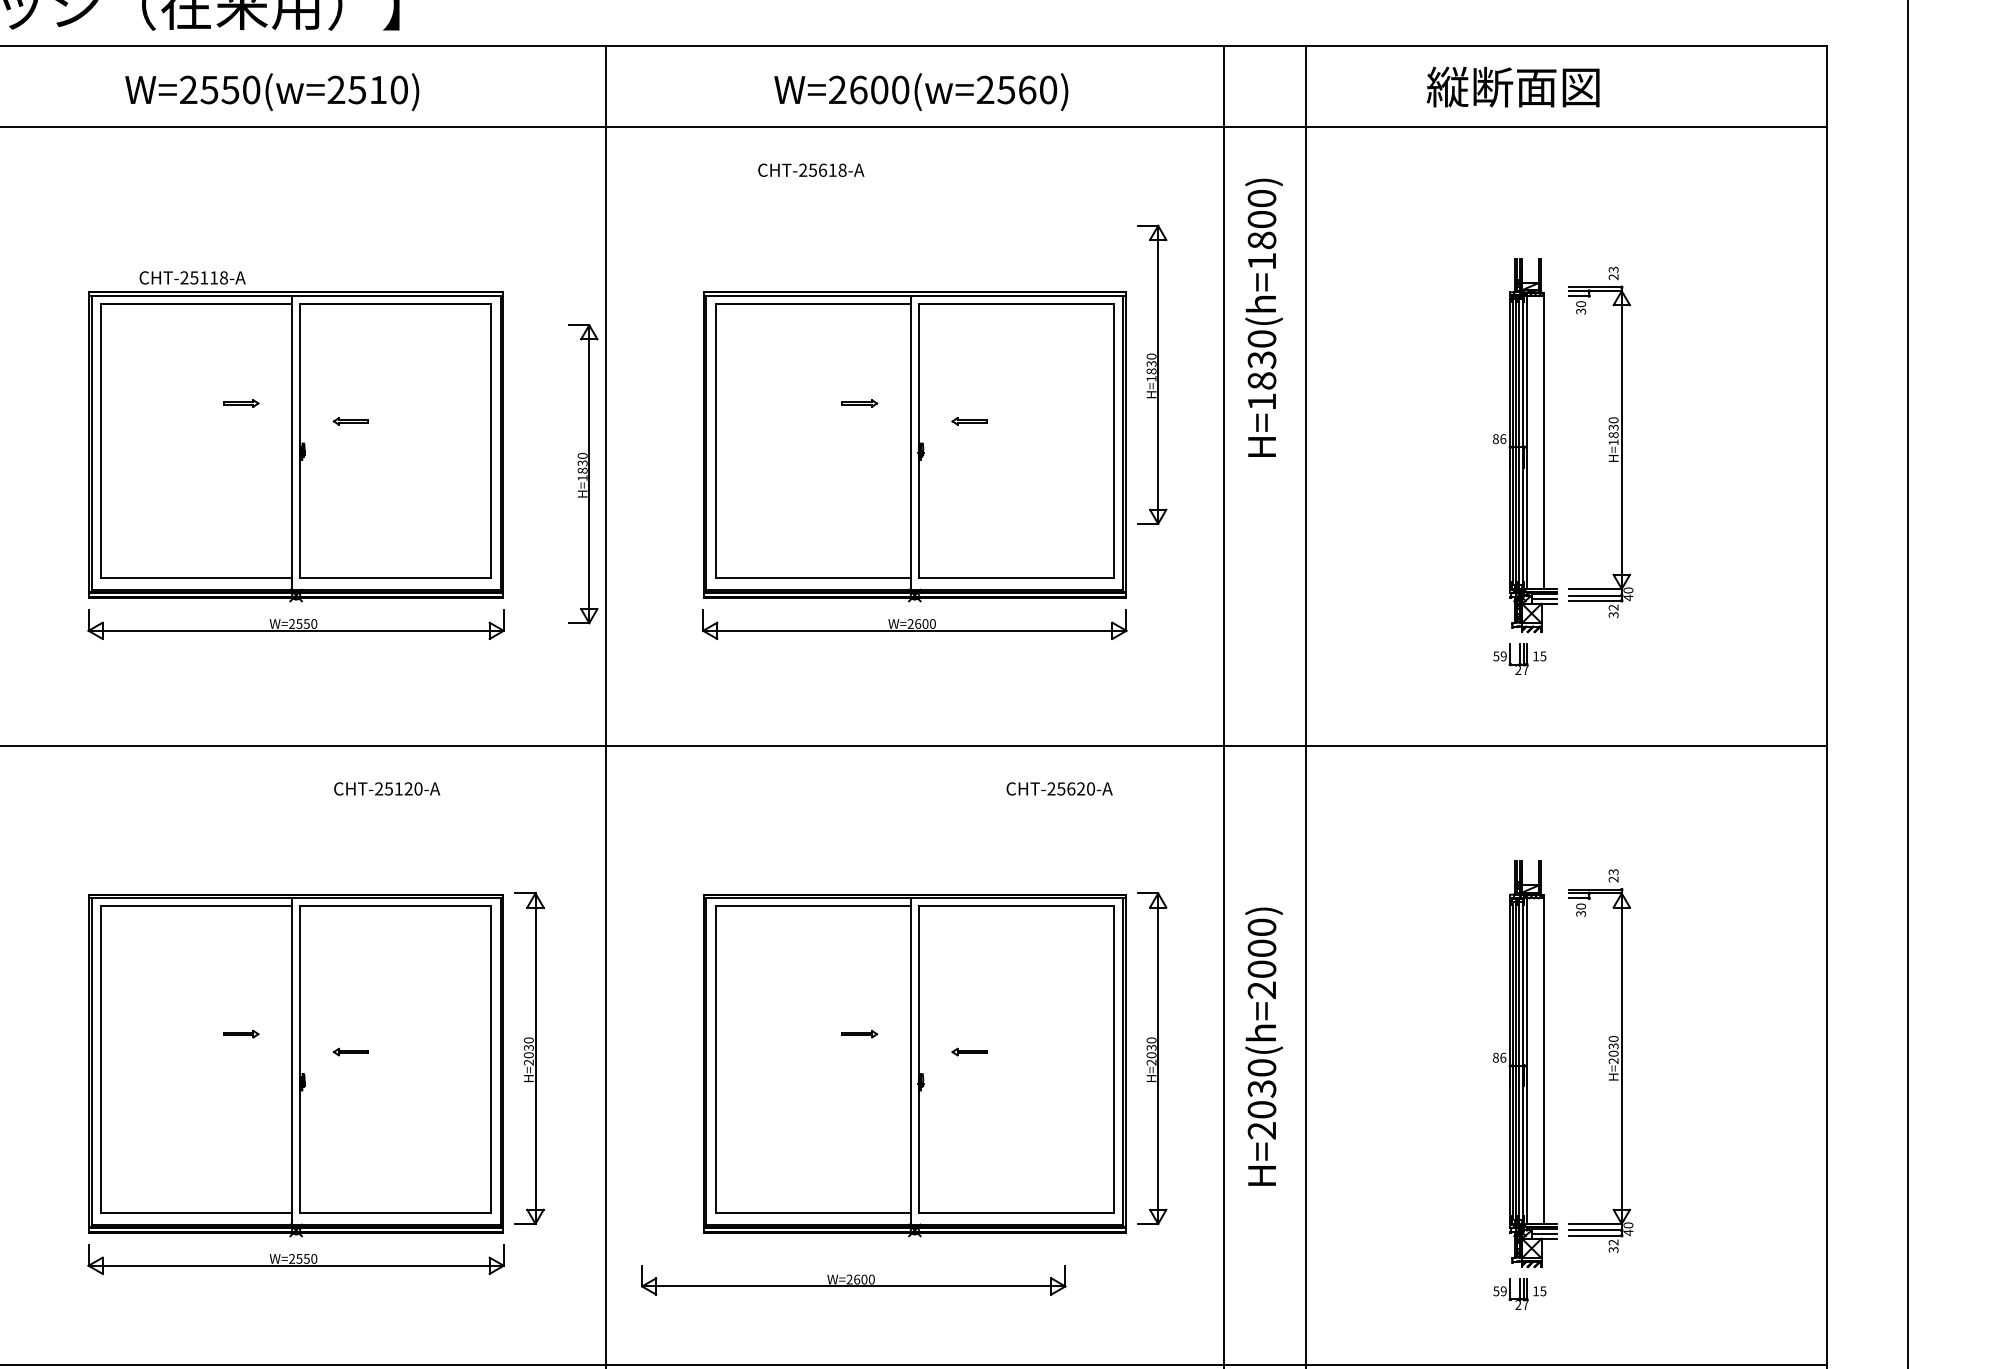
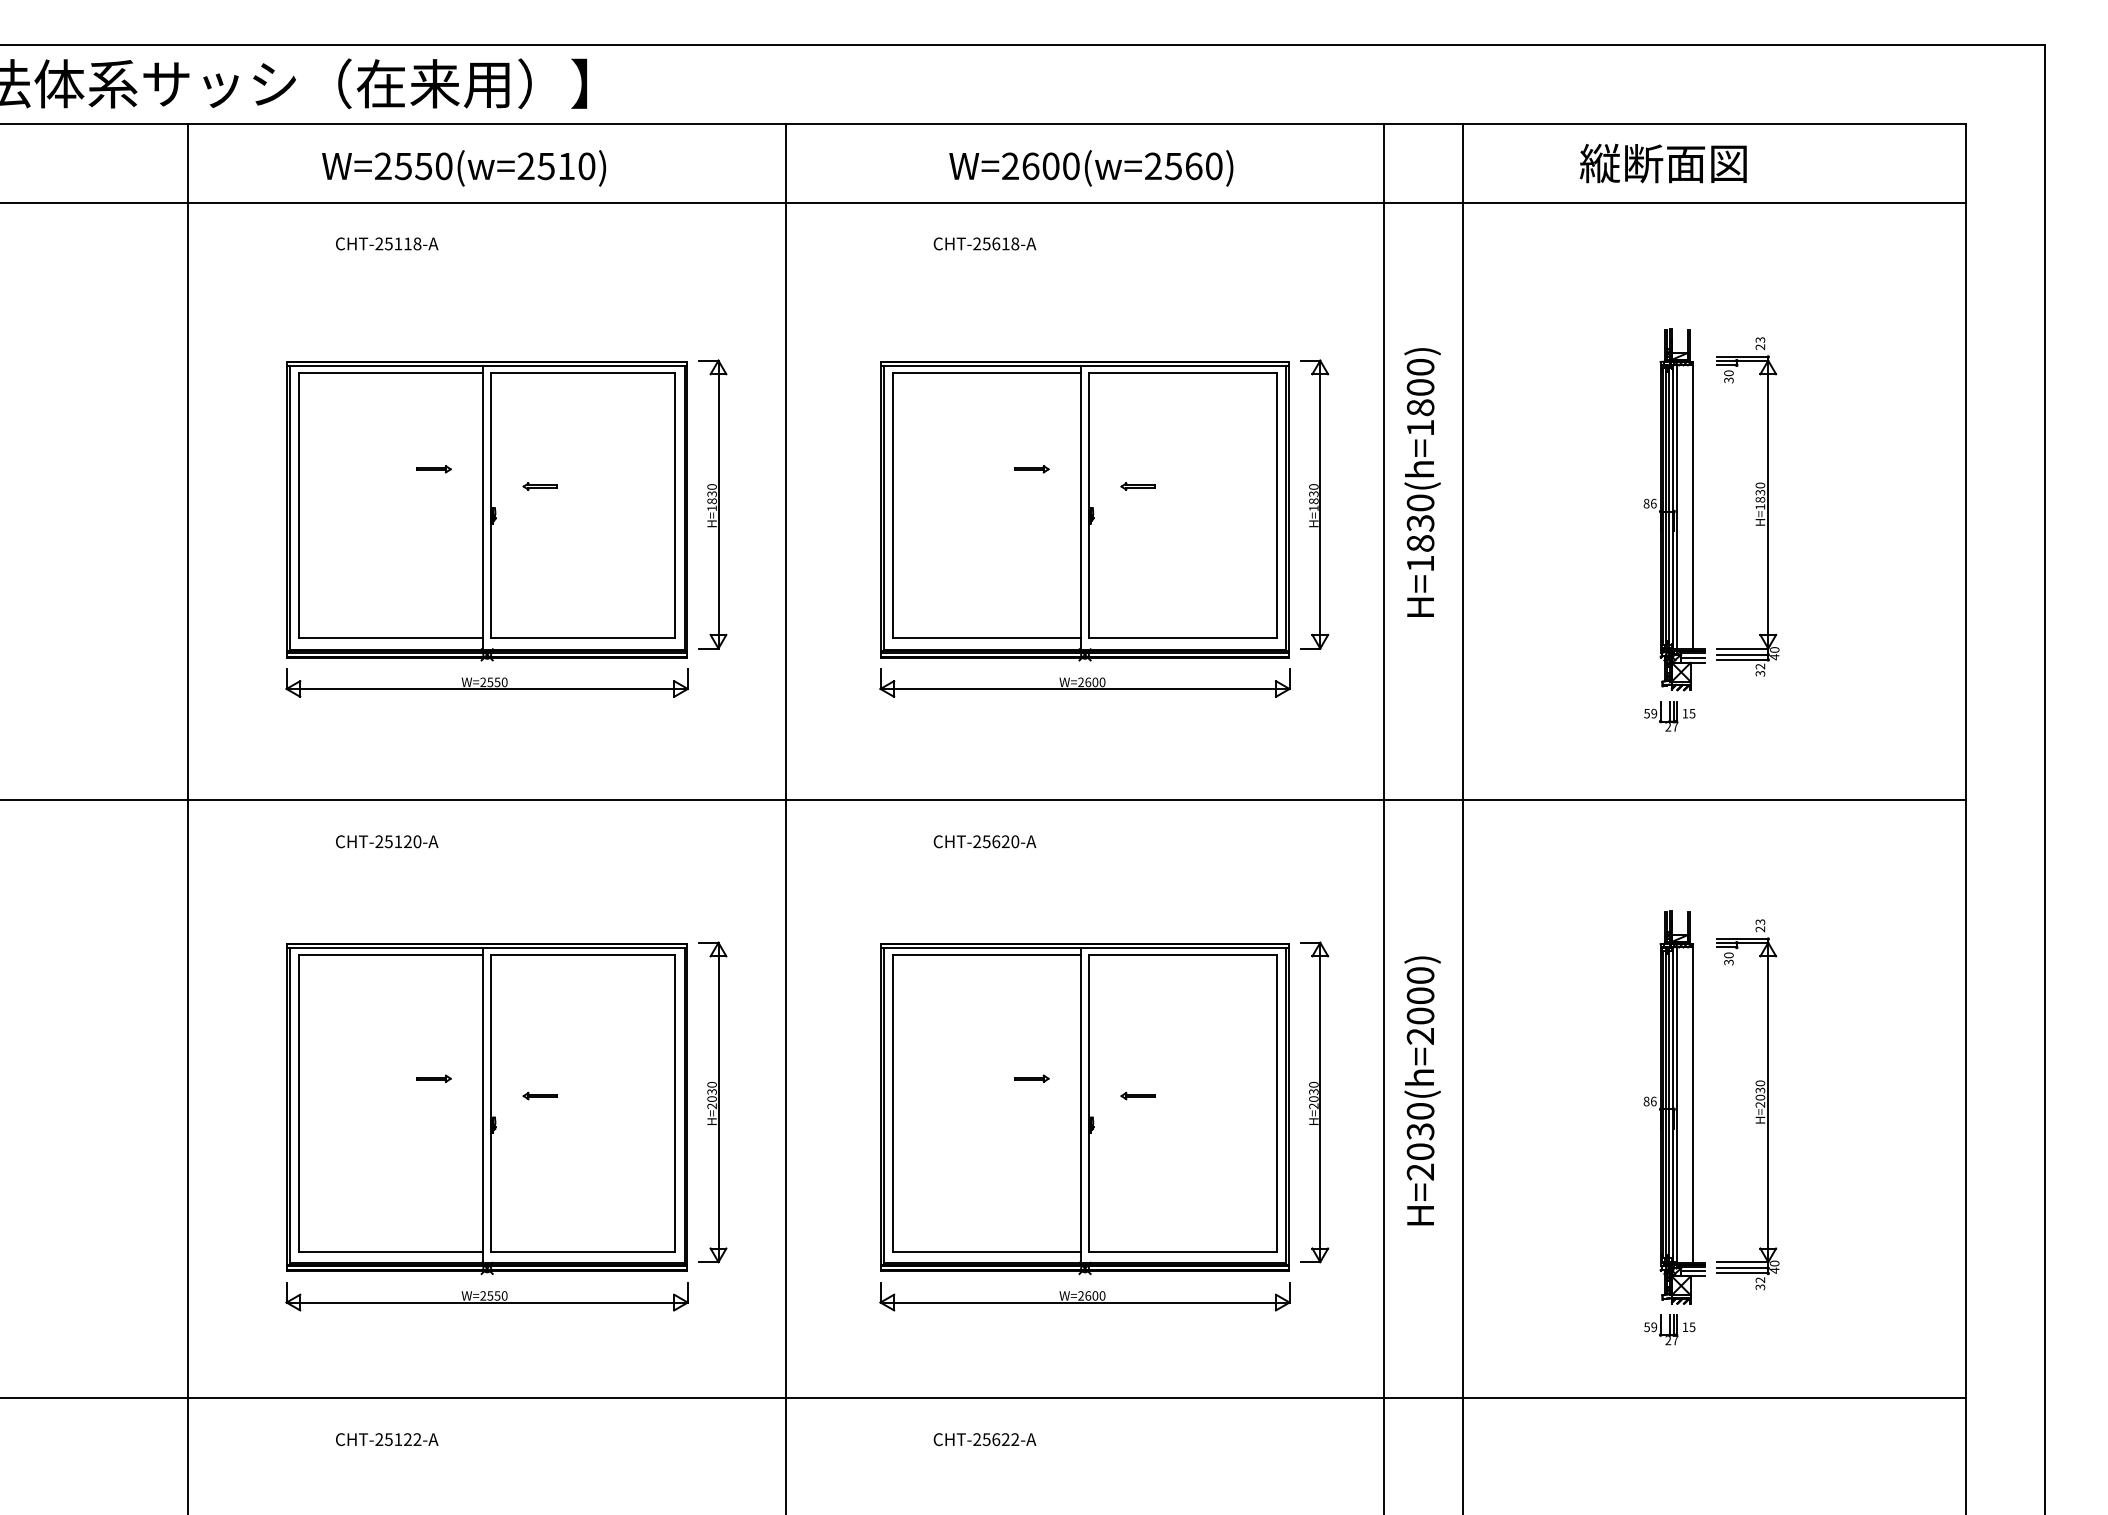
text: (192, 277) -> (387, 243), moved
text: (1263, 317) -> (1422, 482), moved
part: (1152, 374) -> (1314, 504), moved
part: (583, 474) -> (712, 504), moved
text: (387, 788) -> (387, 841), moved
text: (1059, 788) -> (984, 841), moved
part: (853, 1280) -> (1084, 1296), moved

